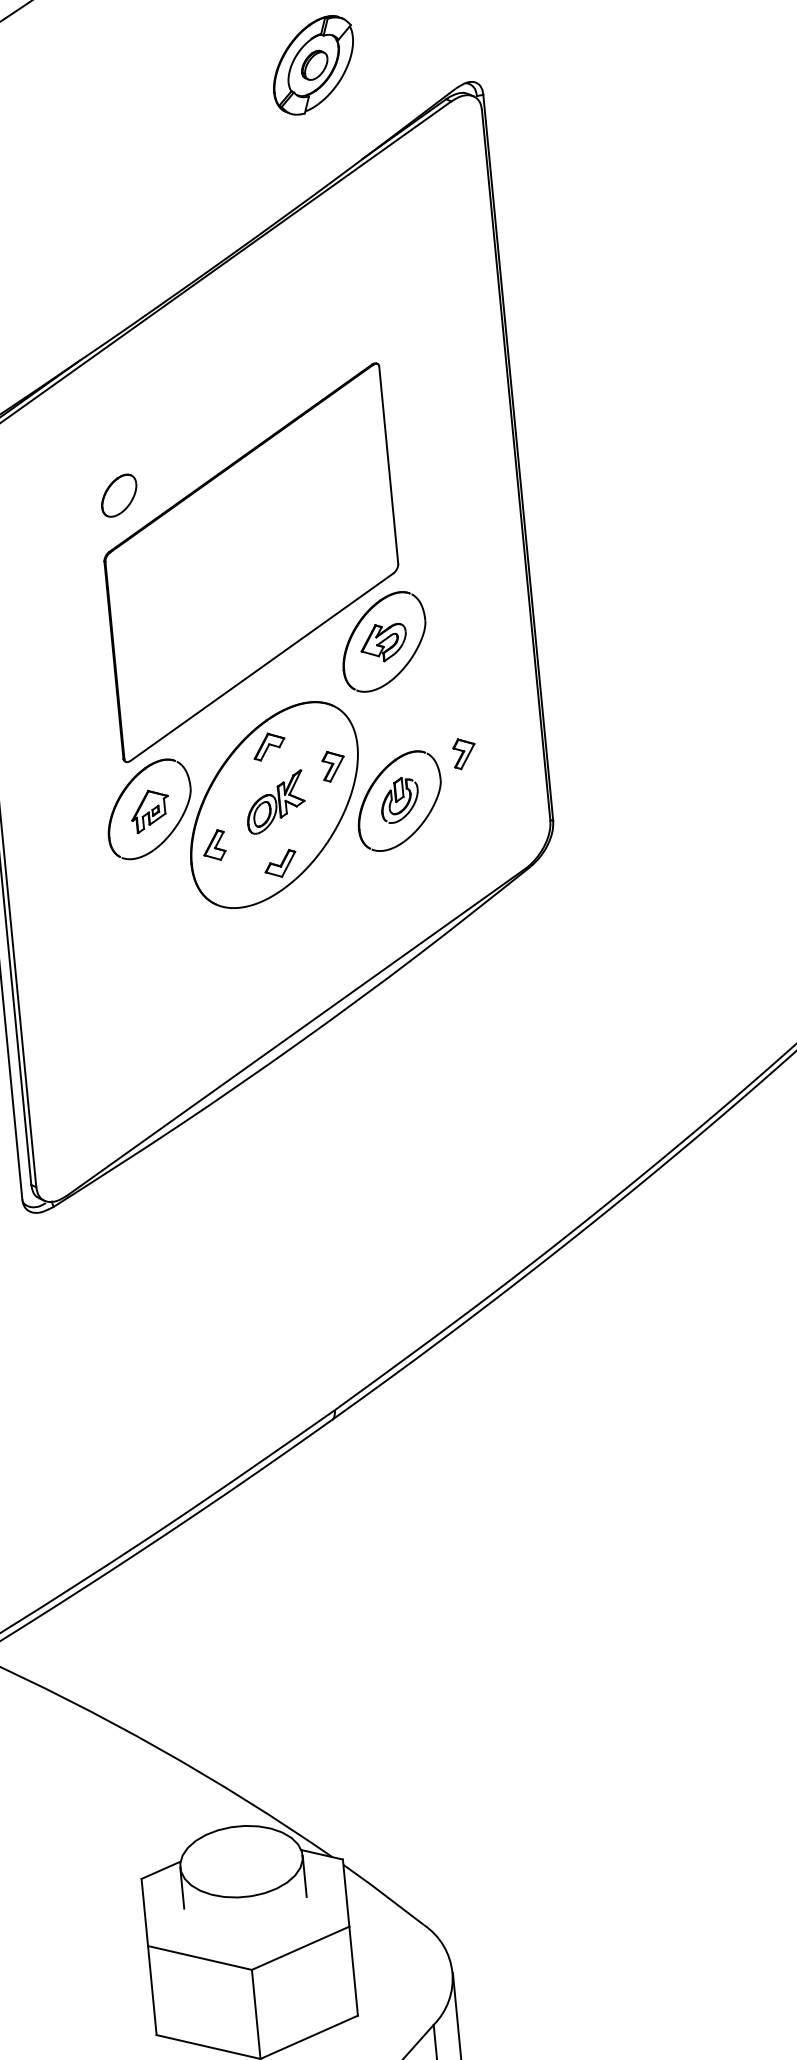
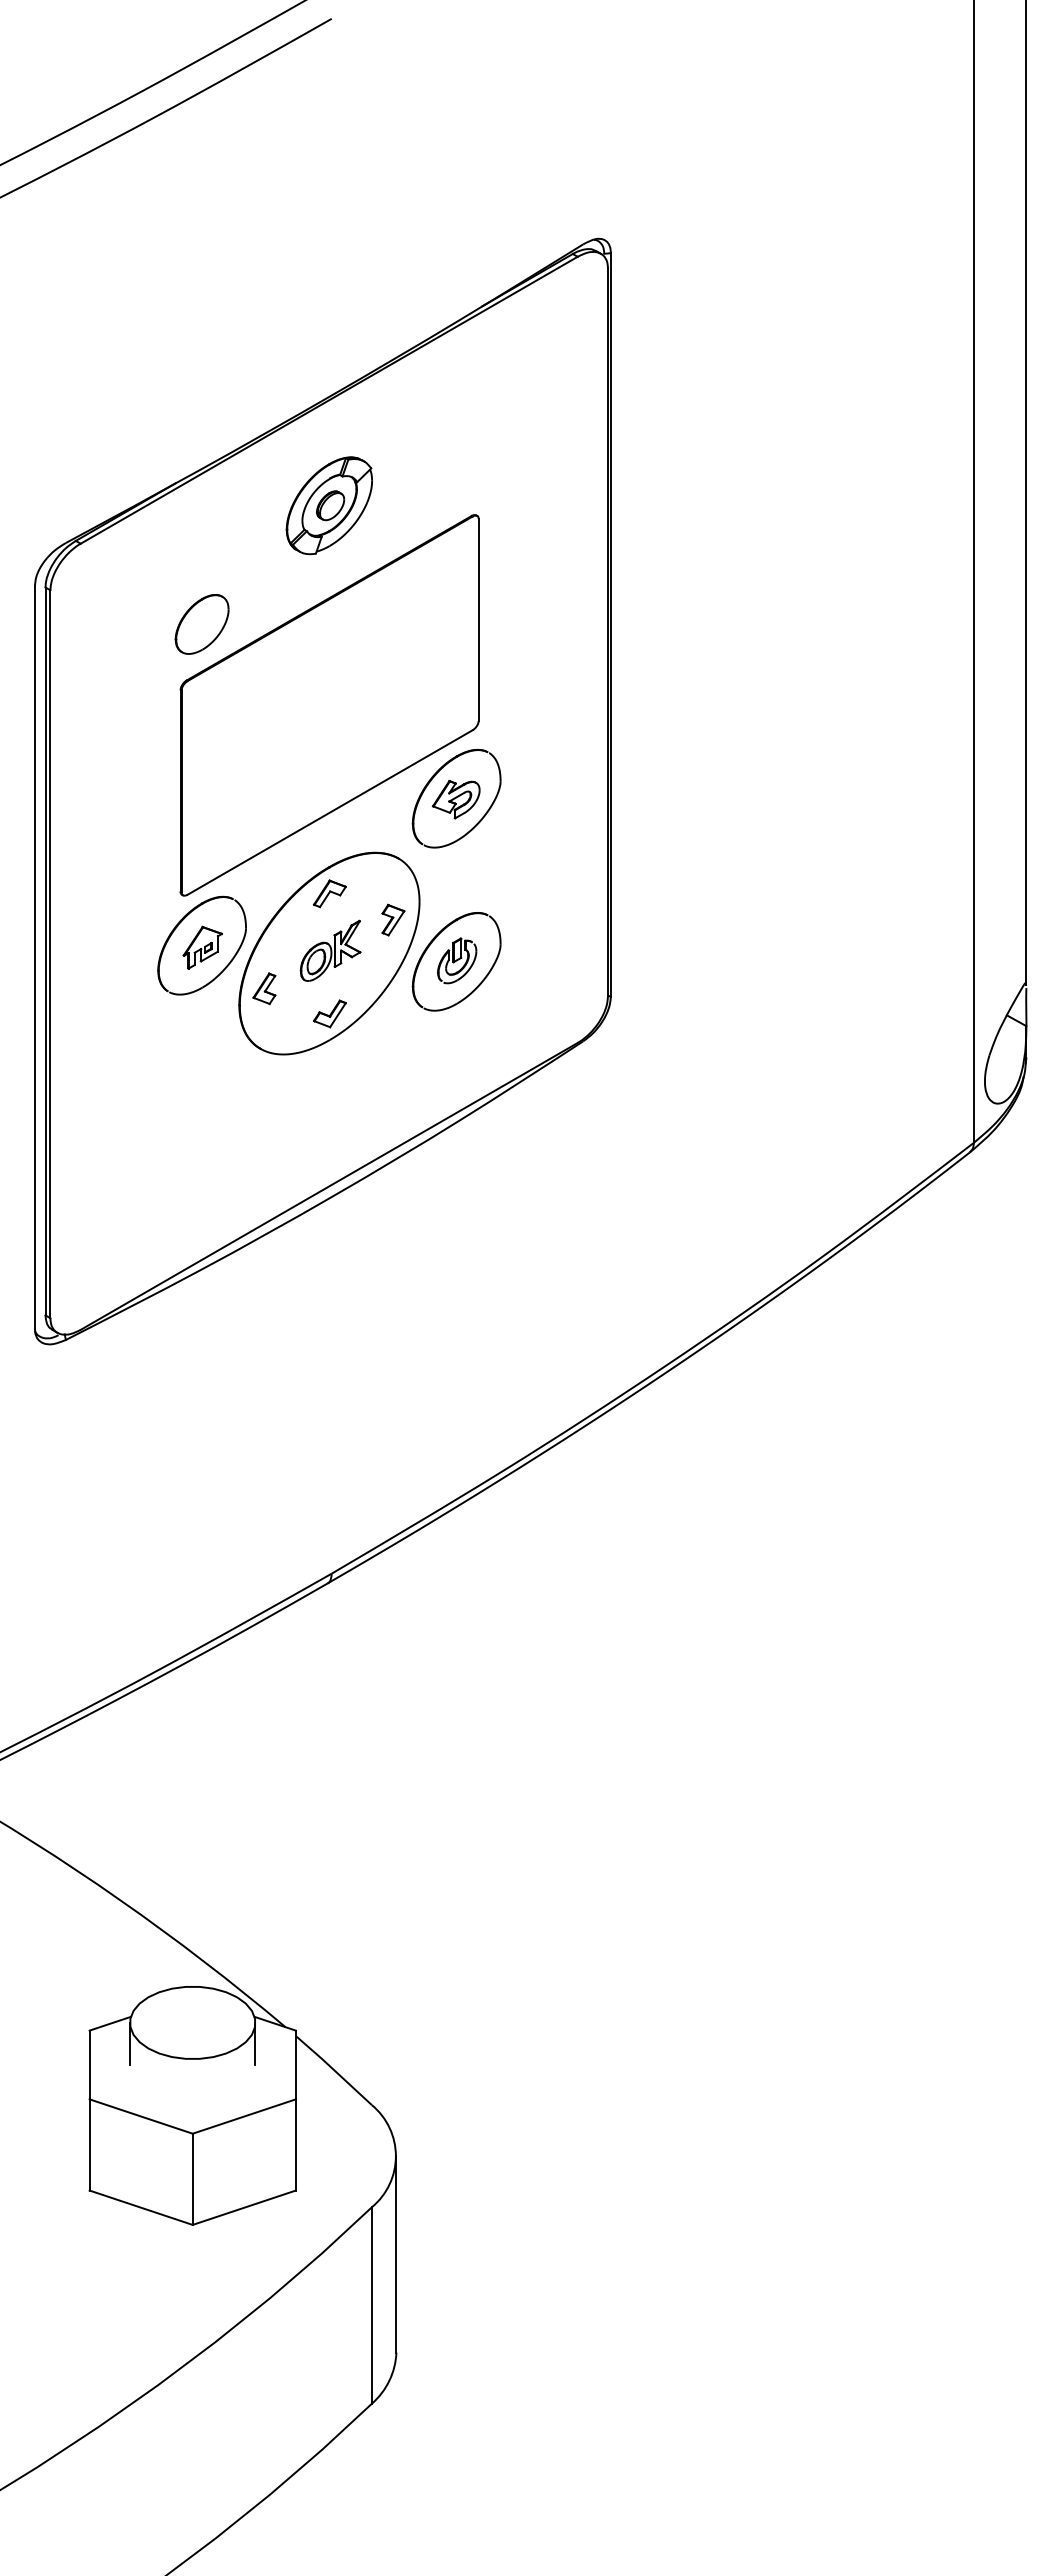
part: (312, 65) -> (328, 505), moved
part: (118, 495) -> (201, 624), size x1.43
part: (464, 753) -> (527, 919), removed

